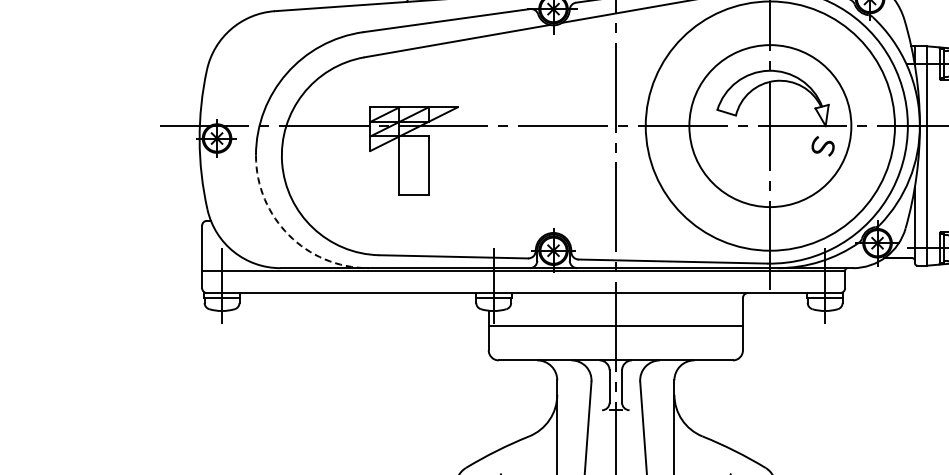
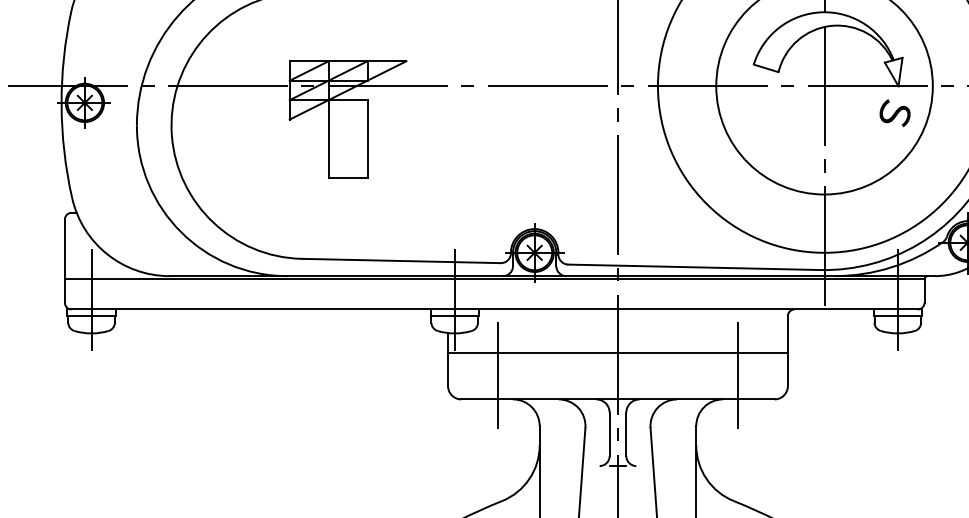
arc: (288, 235) -> (180, 232), dashed -> solid
line: (525, 342) -> (497, 375), added
line: (705, 342) -> (737, 375), added

